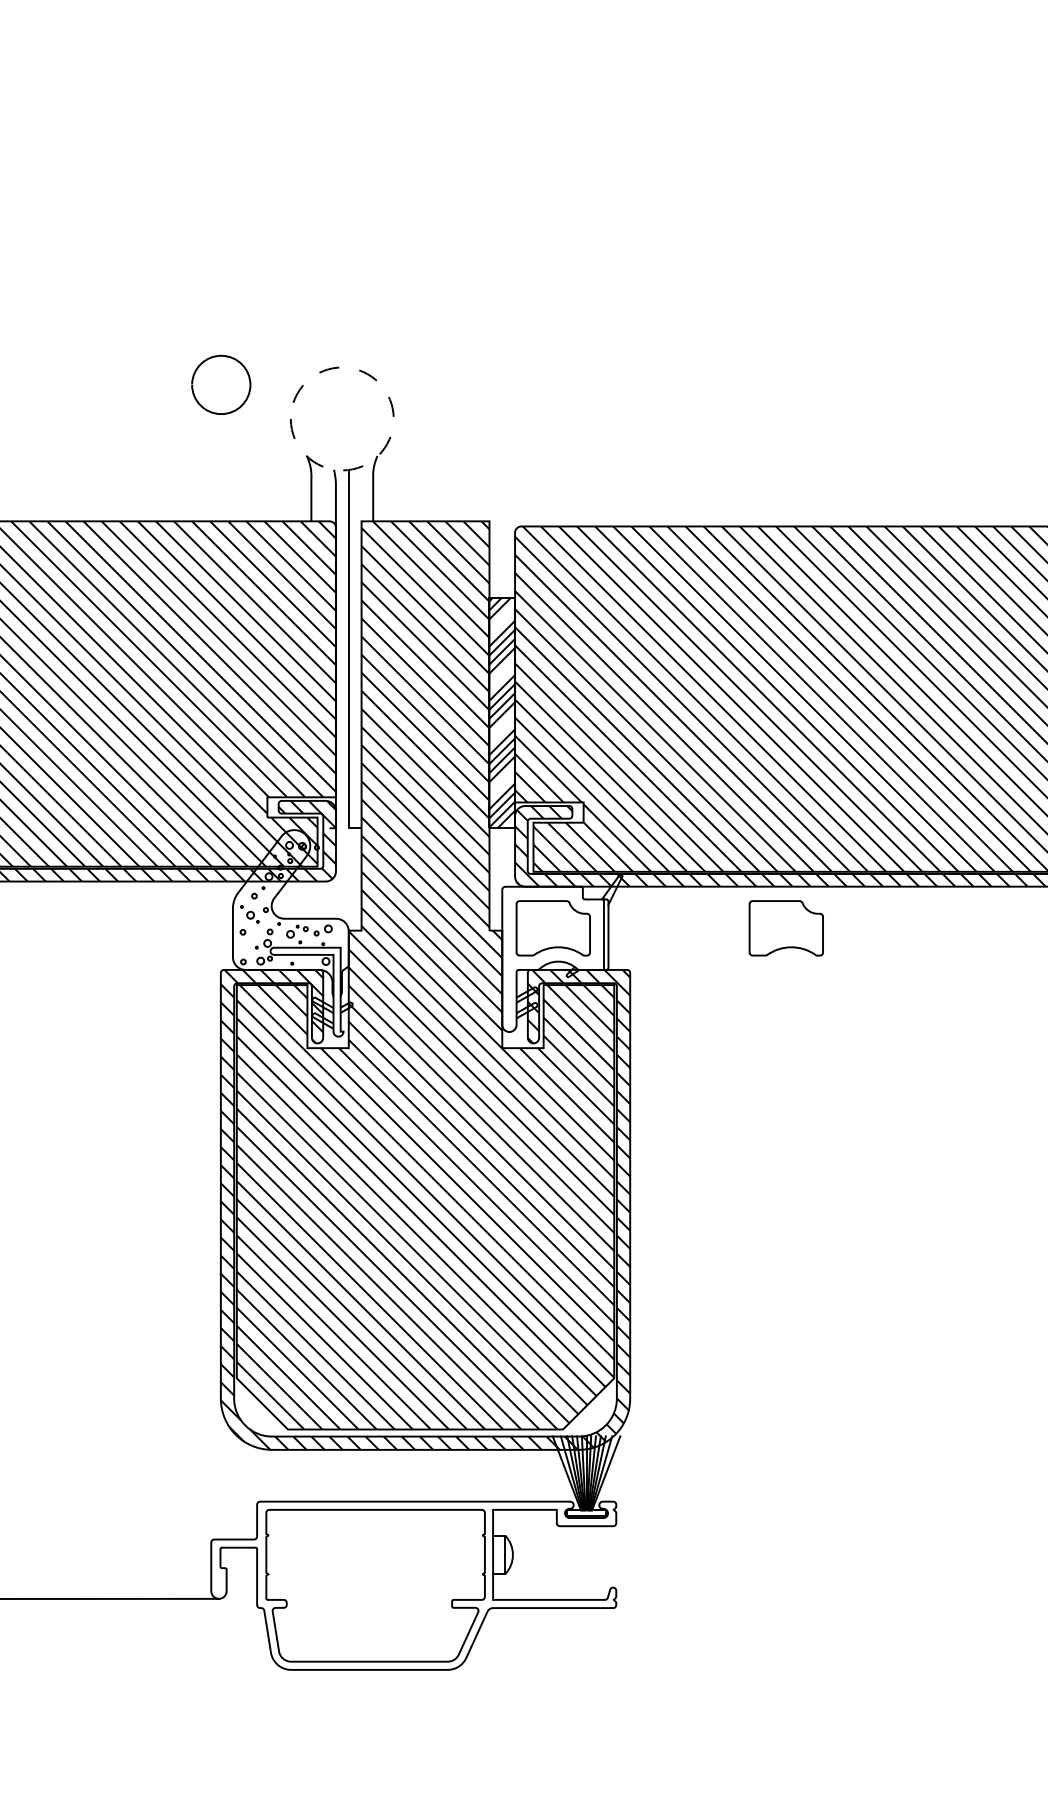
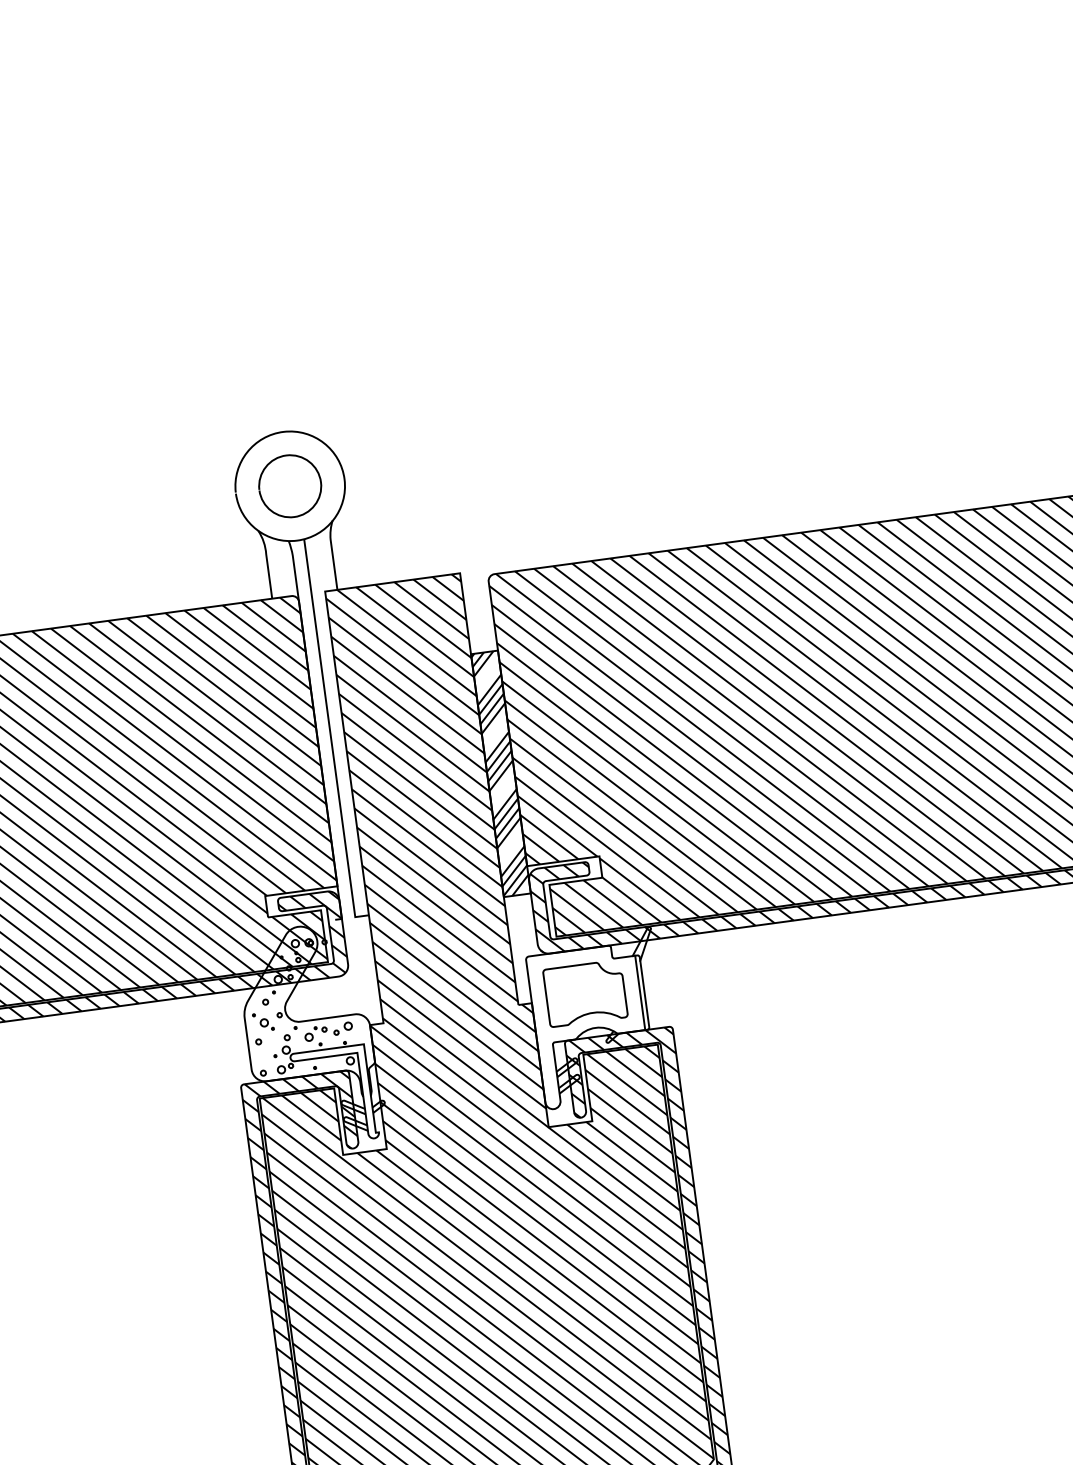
arc: (232, 359) -> (298, 457), moved
arc: (393, 419) -> (344, 479), dashed -> solid
part: (785, 928) -> (830, 960), removed

